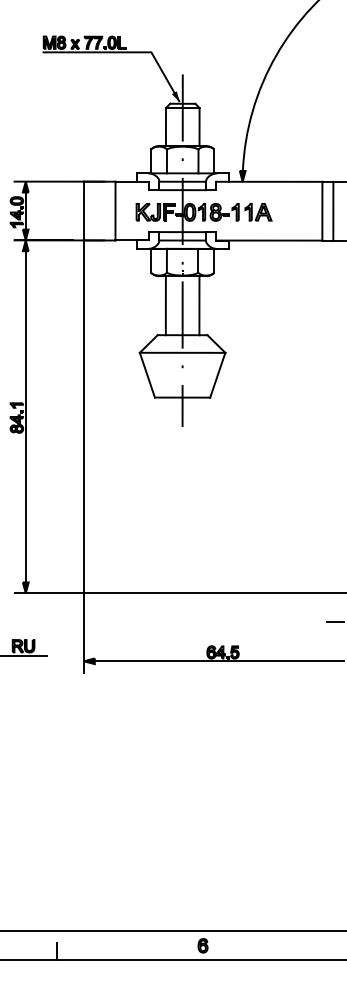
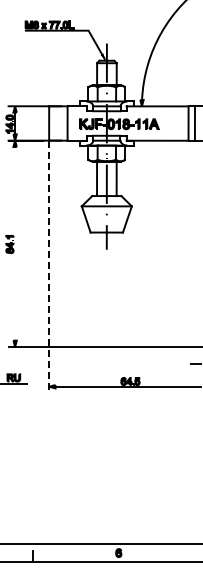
line: (26, 416) -> (15, 243), removed
line: (84, 457) -> (49, 267), solid -> dashed

